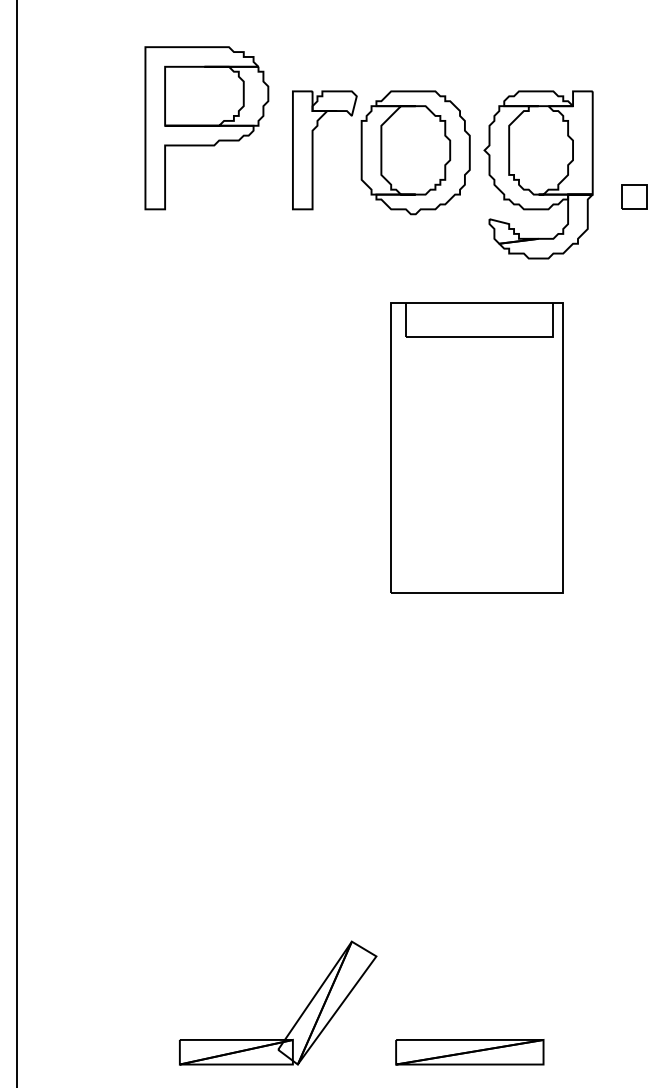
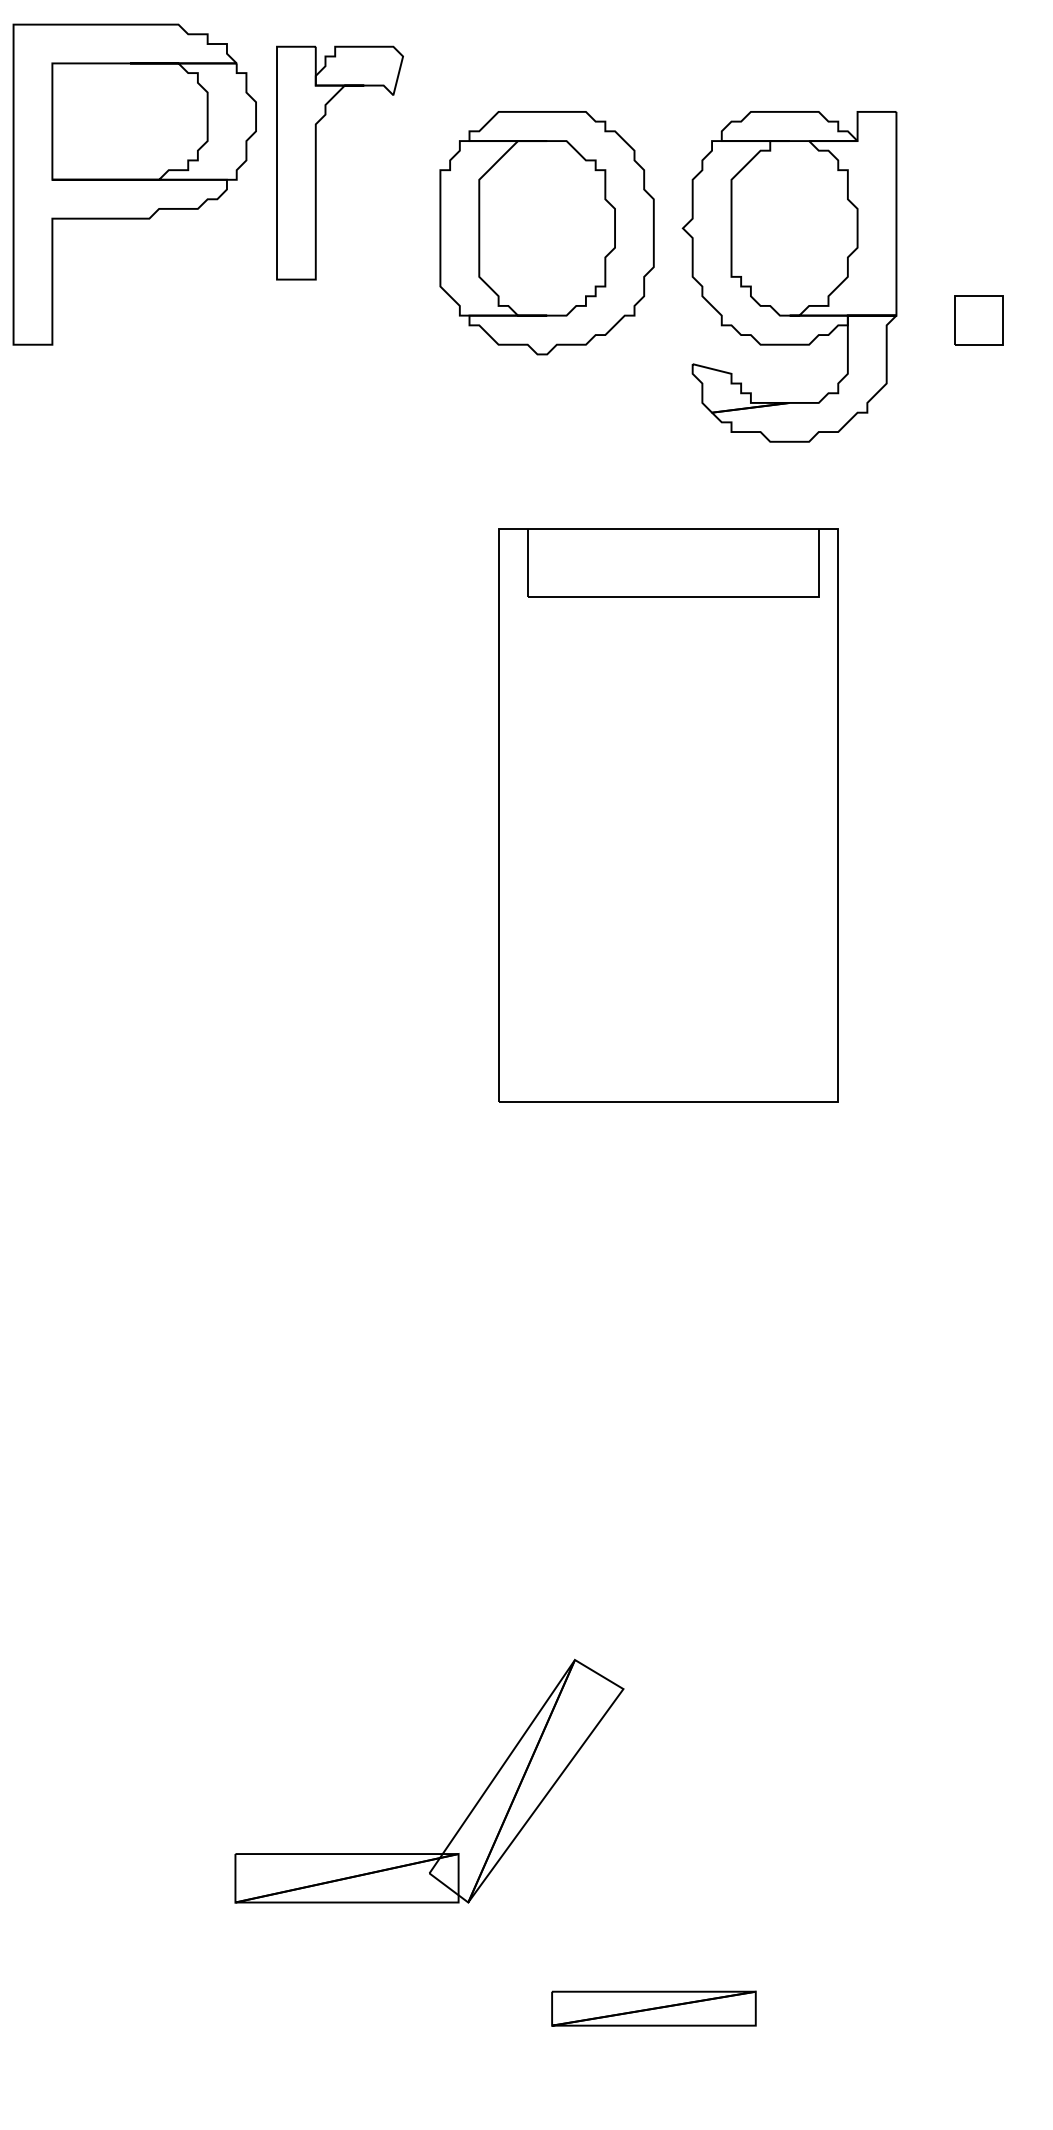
part: (313, 150) -> (317, 163), moved
part: (299, 1016) -> (471, 1807), moved
part: (469, 1052) -> (653, 2009), size x0.7

